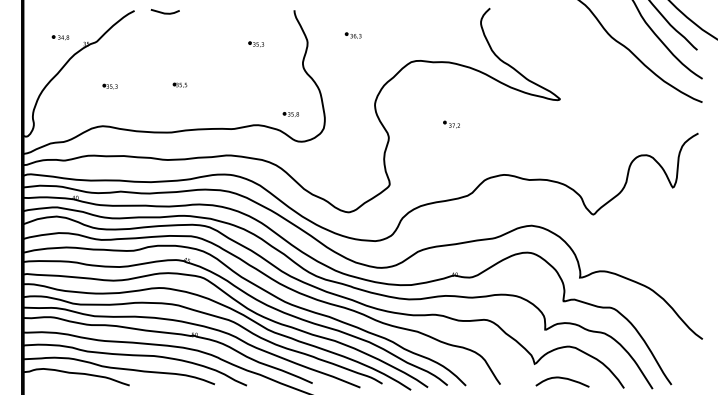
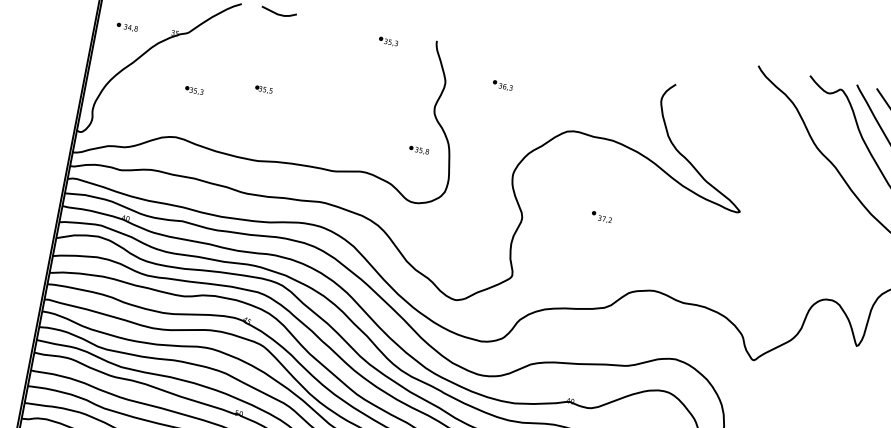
part: (60, 37) -> (127, 27), moved
part: (256, 43) -> (388, 40), moved
part: (179, 84) -> (263, 88), moved
part: (290, 114) -> (418, 150), moved

